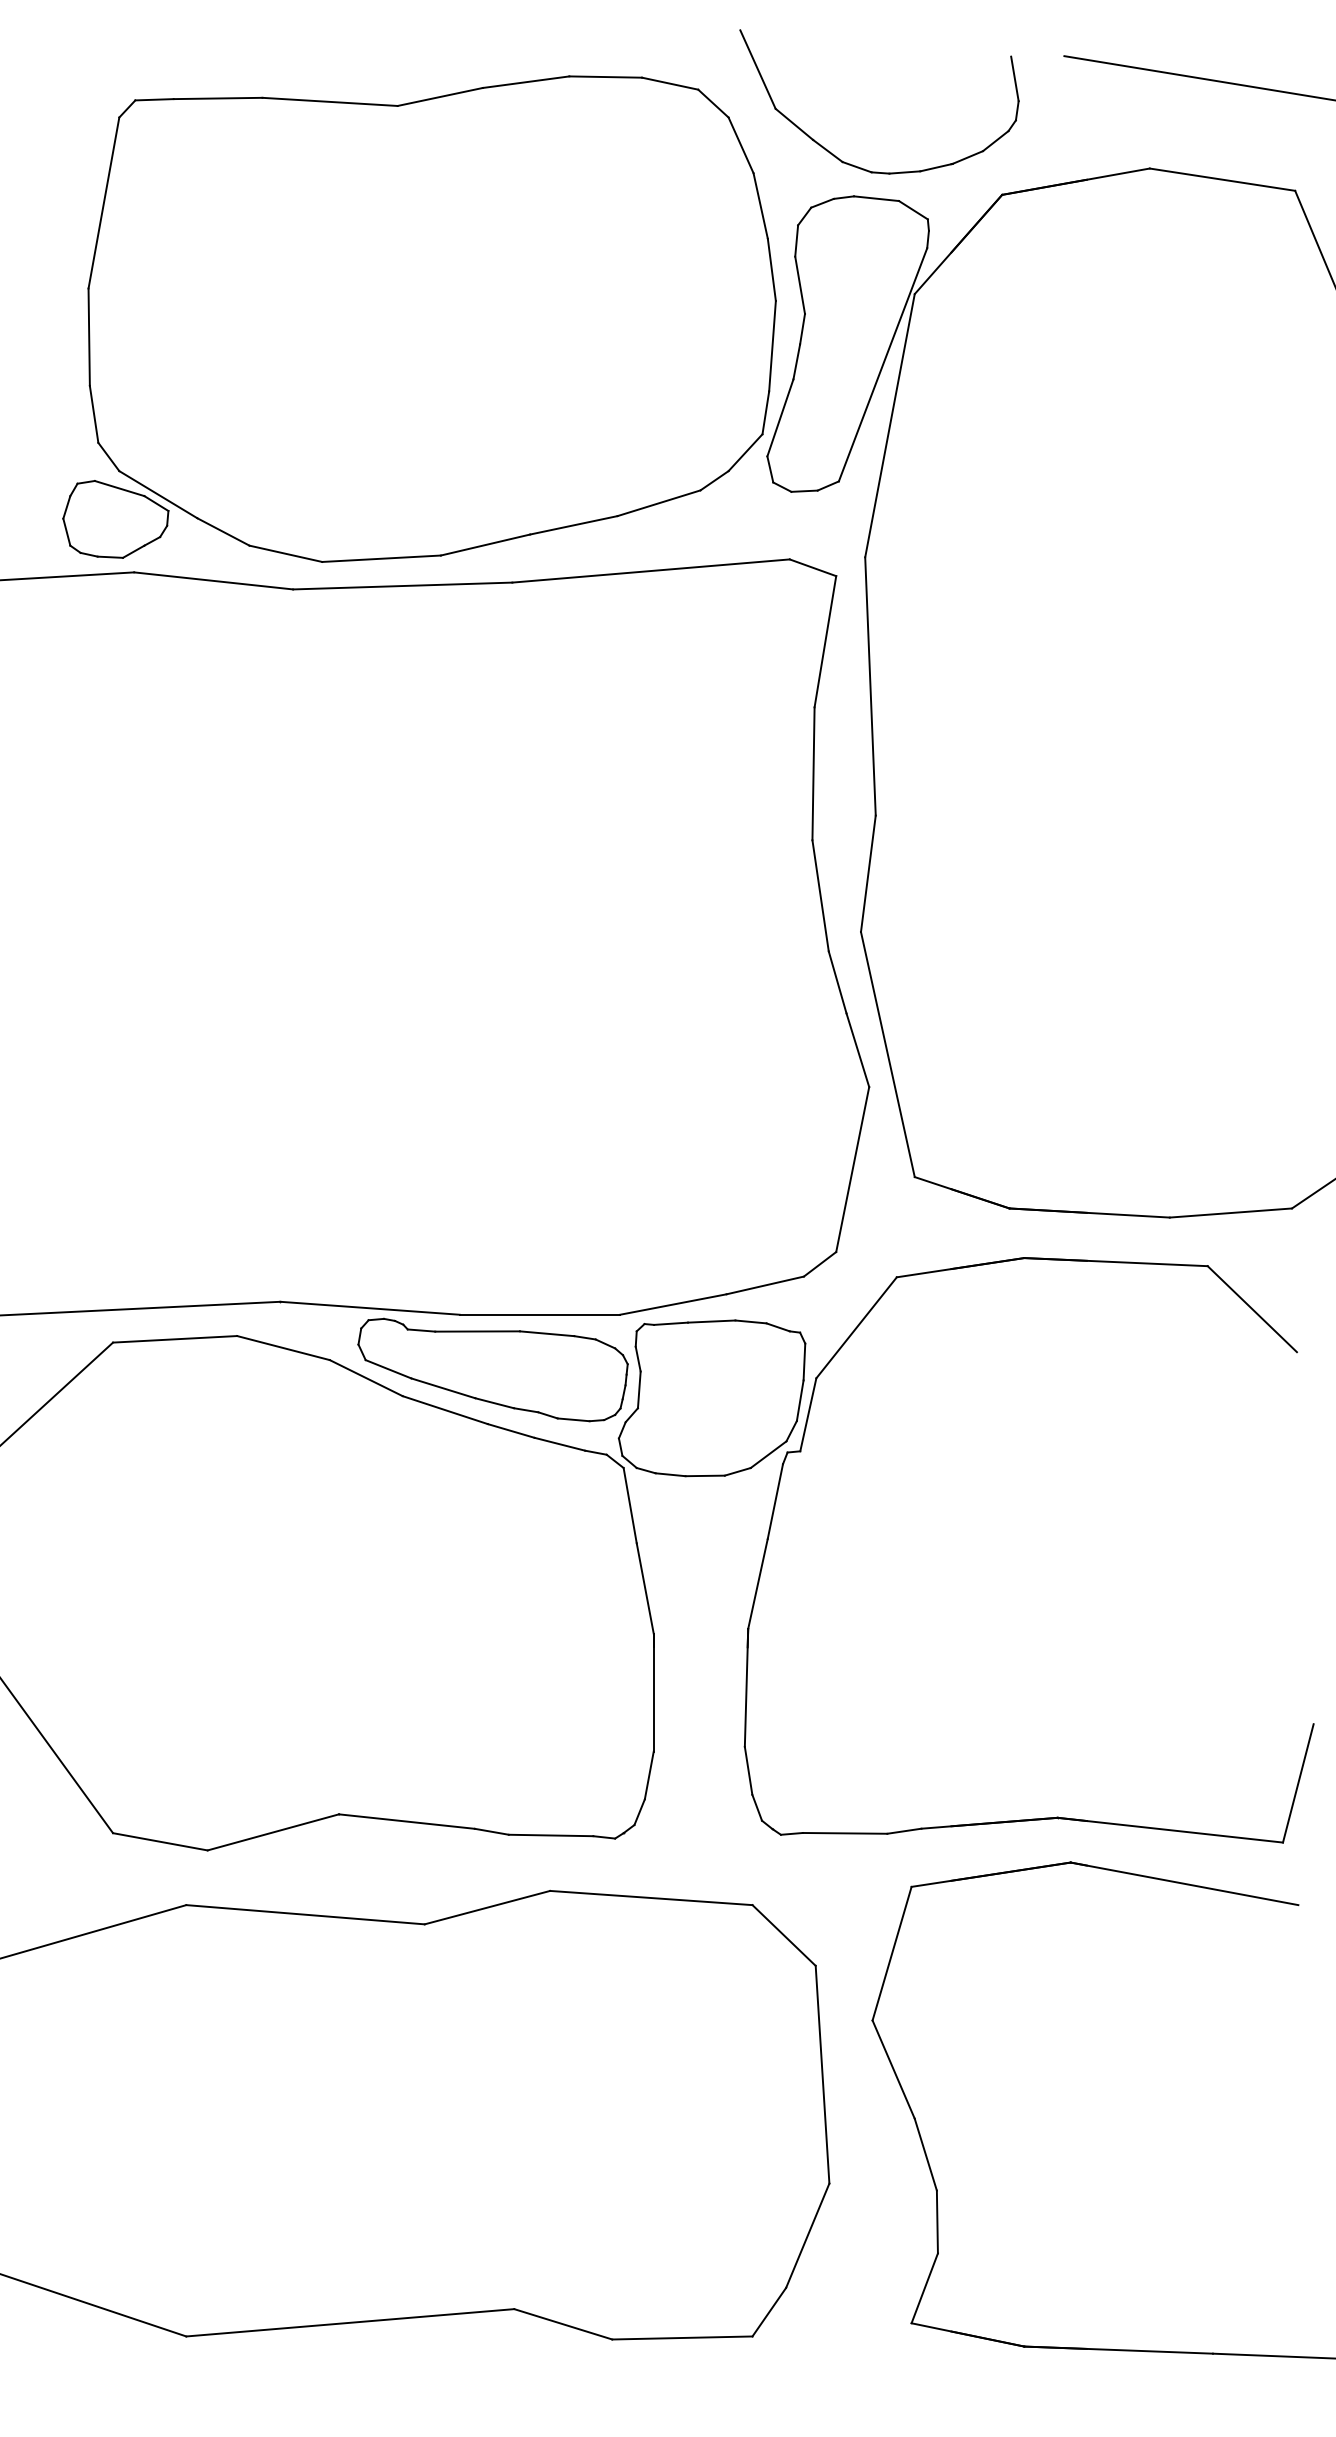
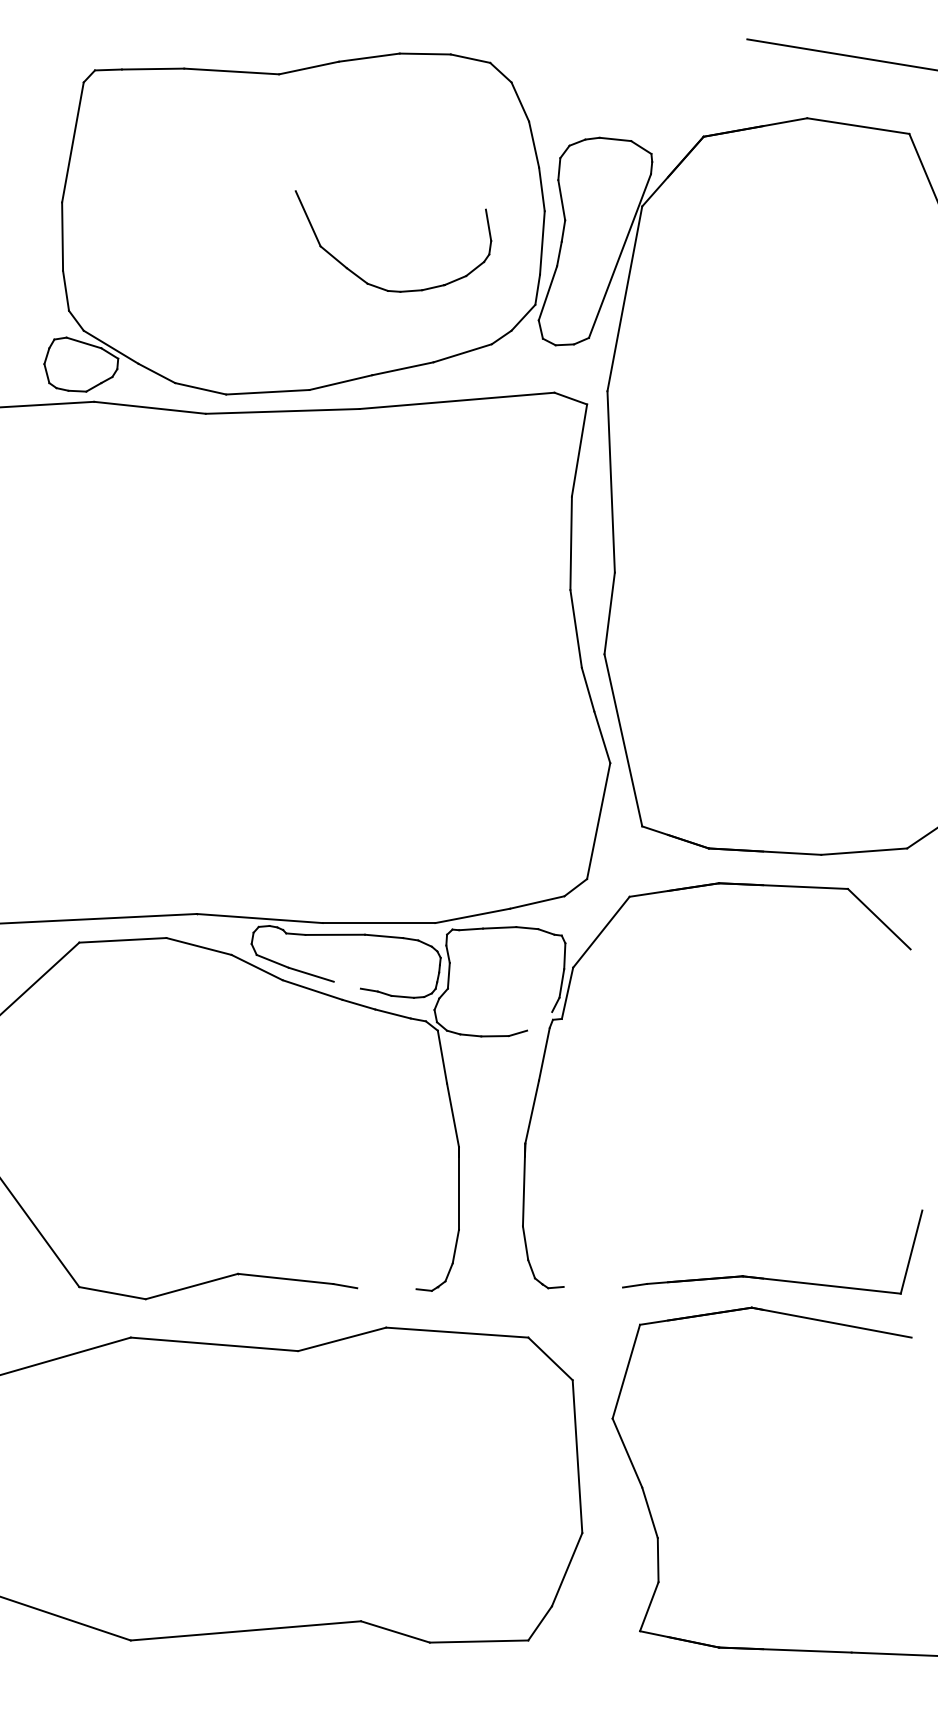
part: (855, 164) -> (376, 285), moved
line: (493, 1402) -> (346, 984), removed
line: (768, 1453) -> (539, 1020), removed
line: (845, 1832) -> (593, 1286), removed
line: (550, 1835) -> (386, 1288), removed

